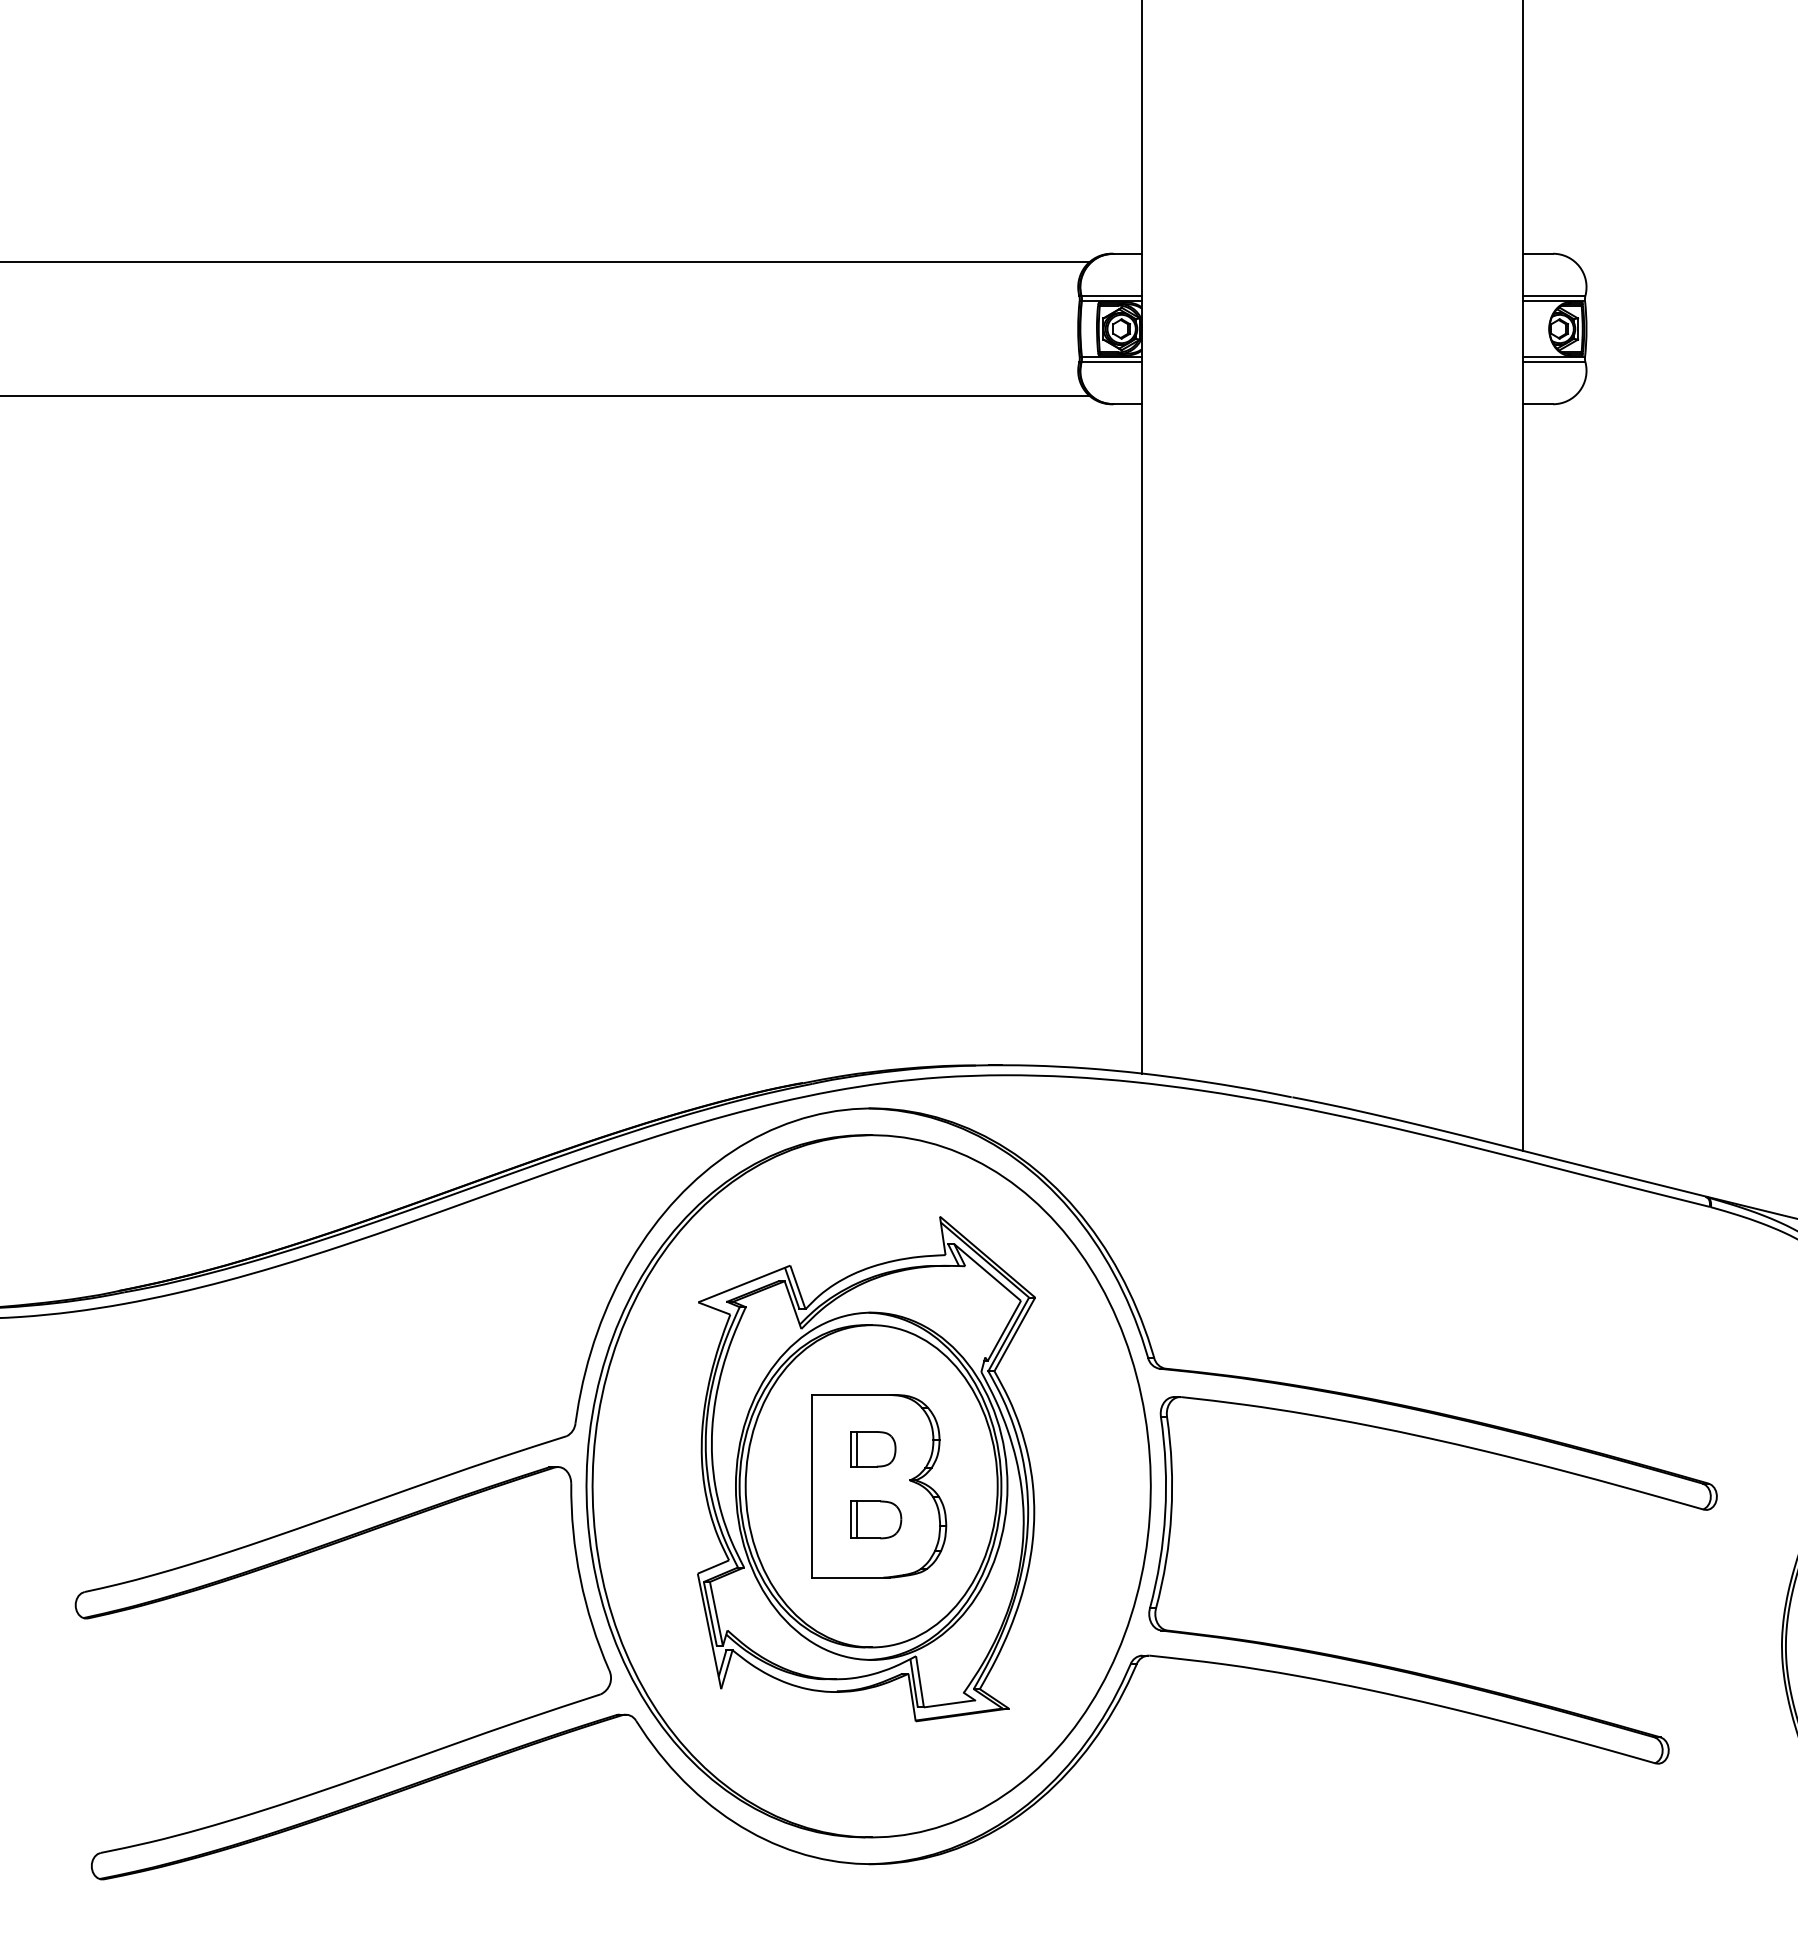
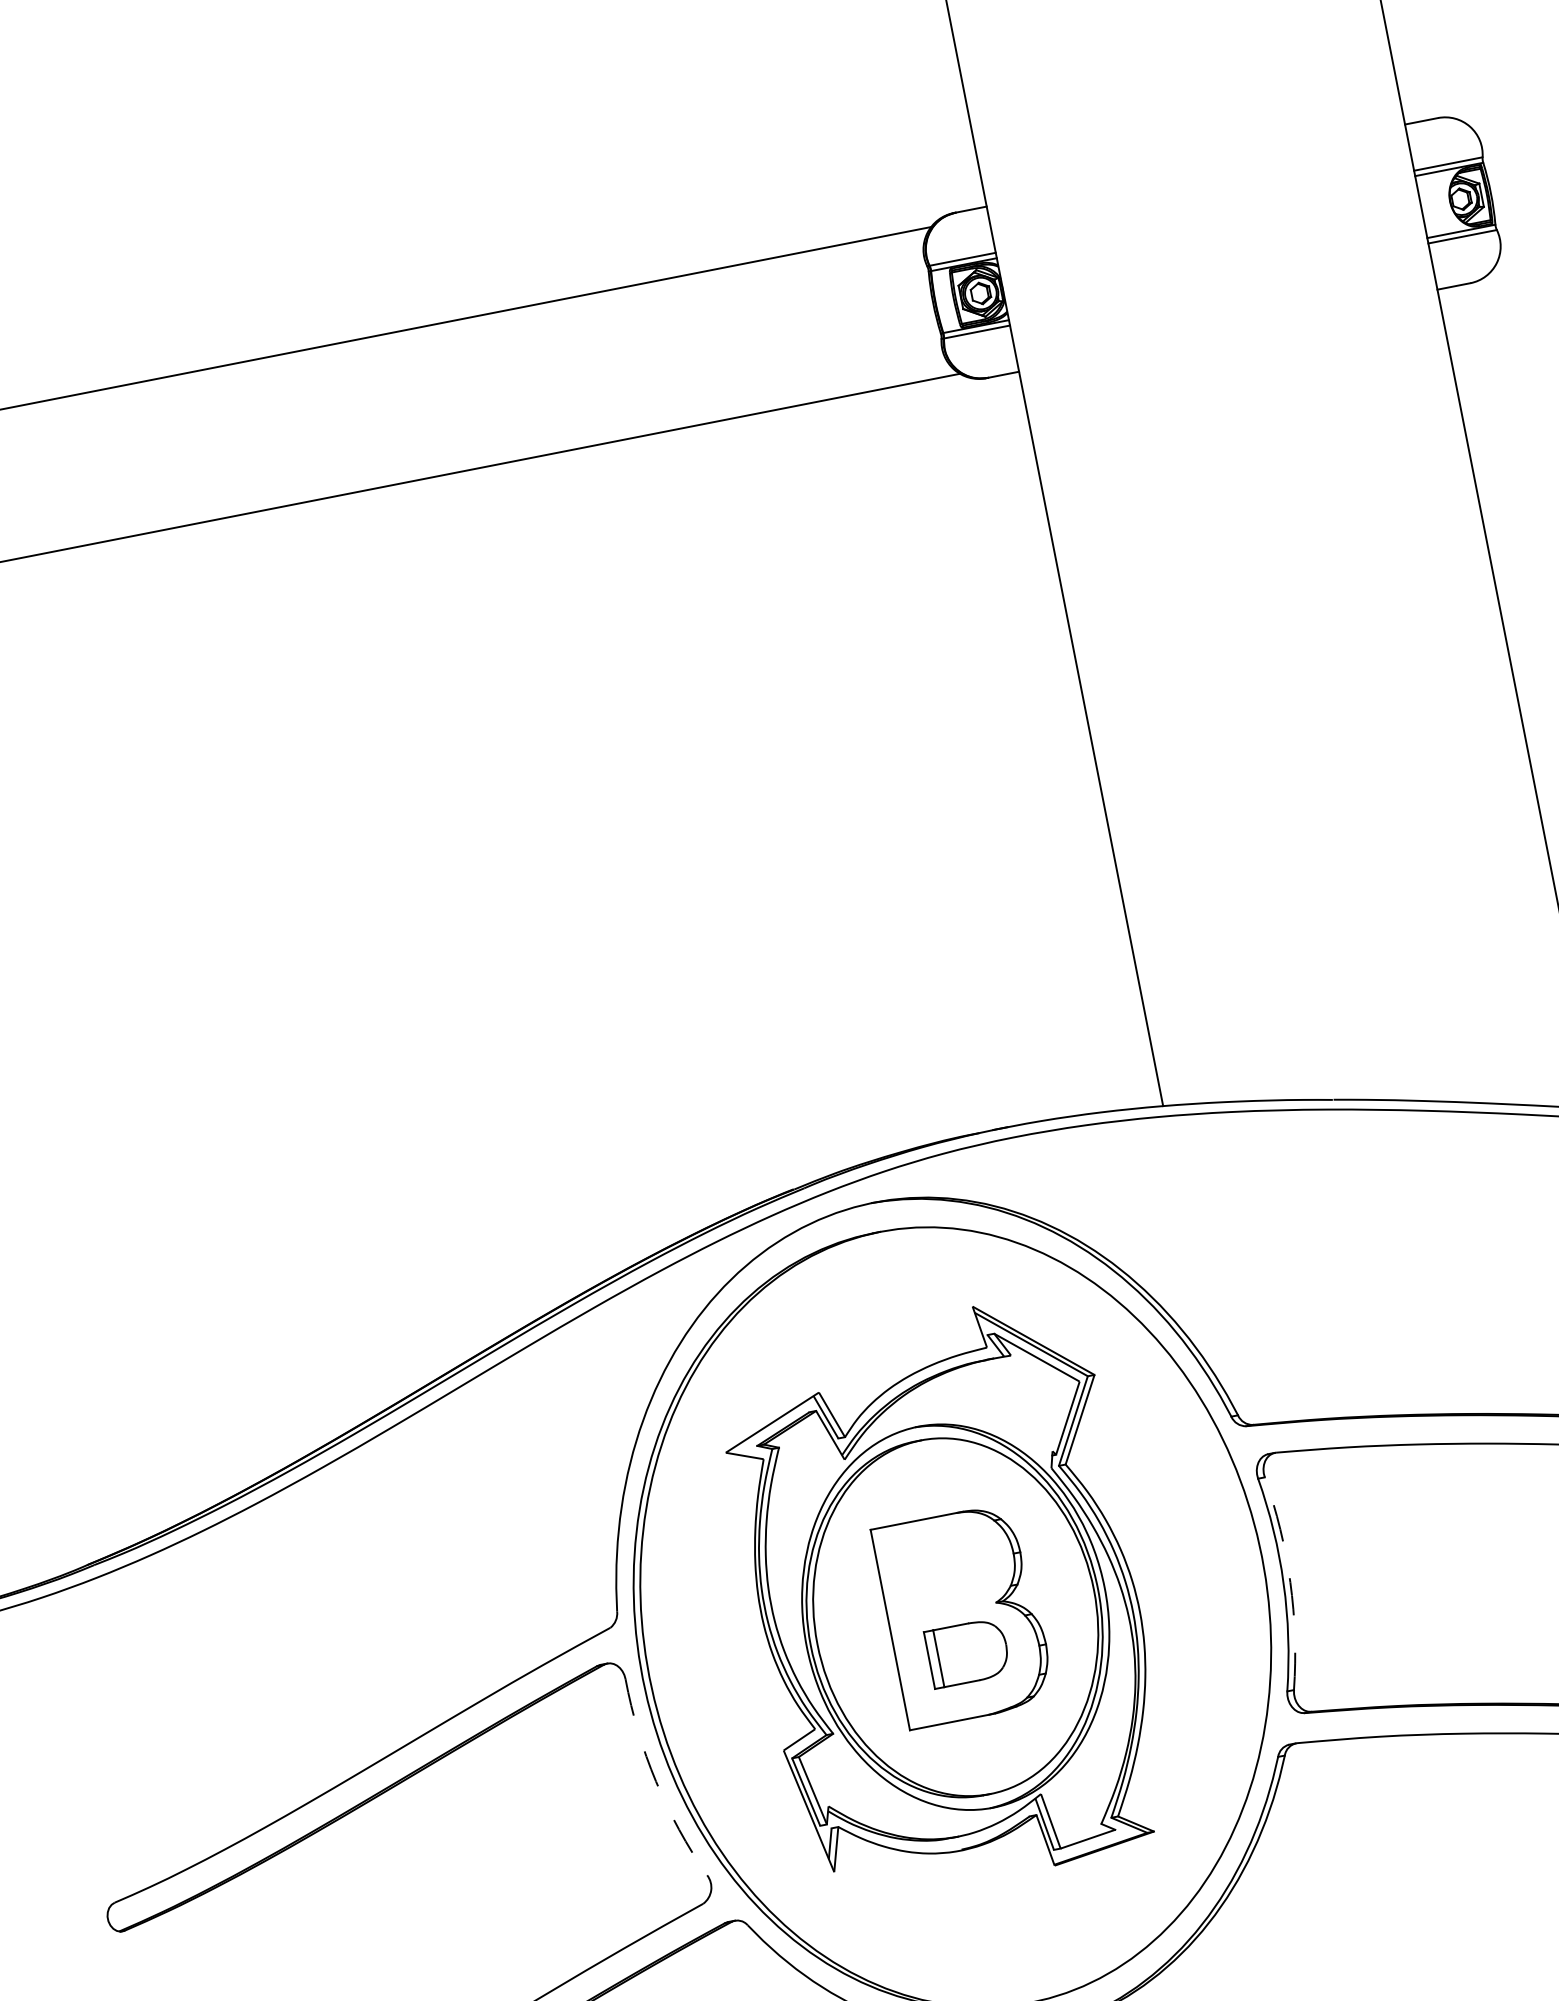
part: (873, 1449) -> (949, 1576), removed
arc: (1171, 1513) -> (1290, 1582), solid -> dashed
part: (876, 1519) -> (968, 1652), size x1.4
arc: (580, 1578) -> (656, 1781), solid -> dashed

